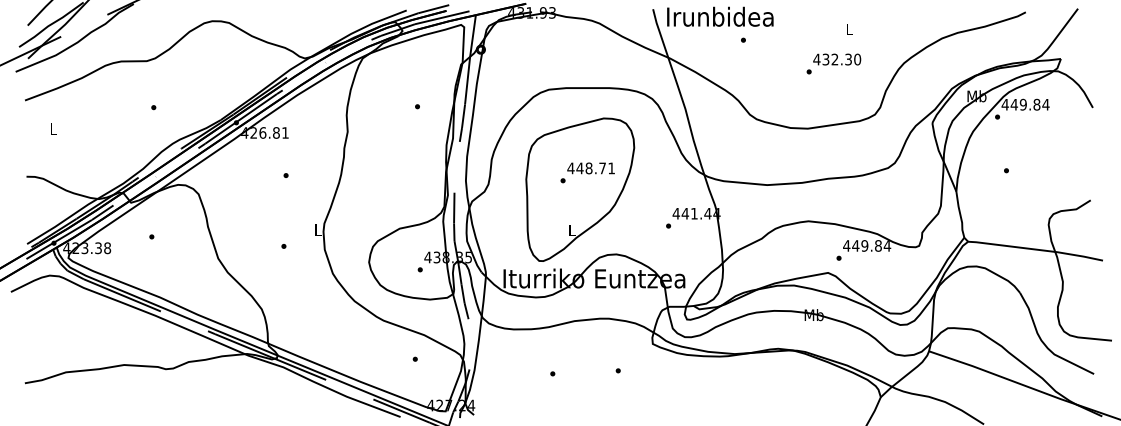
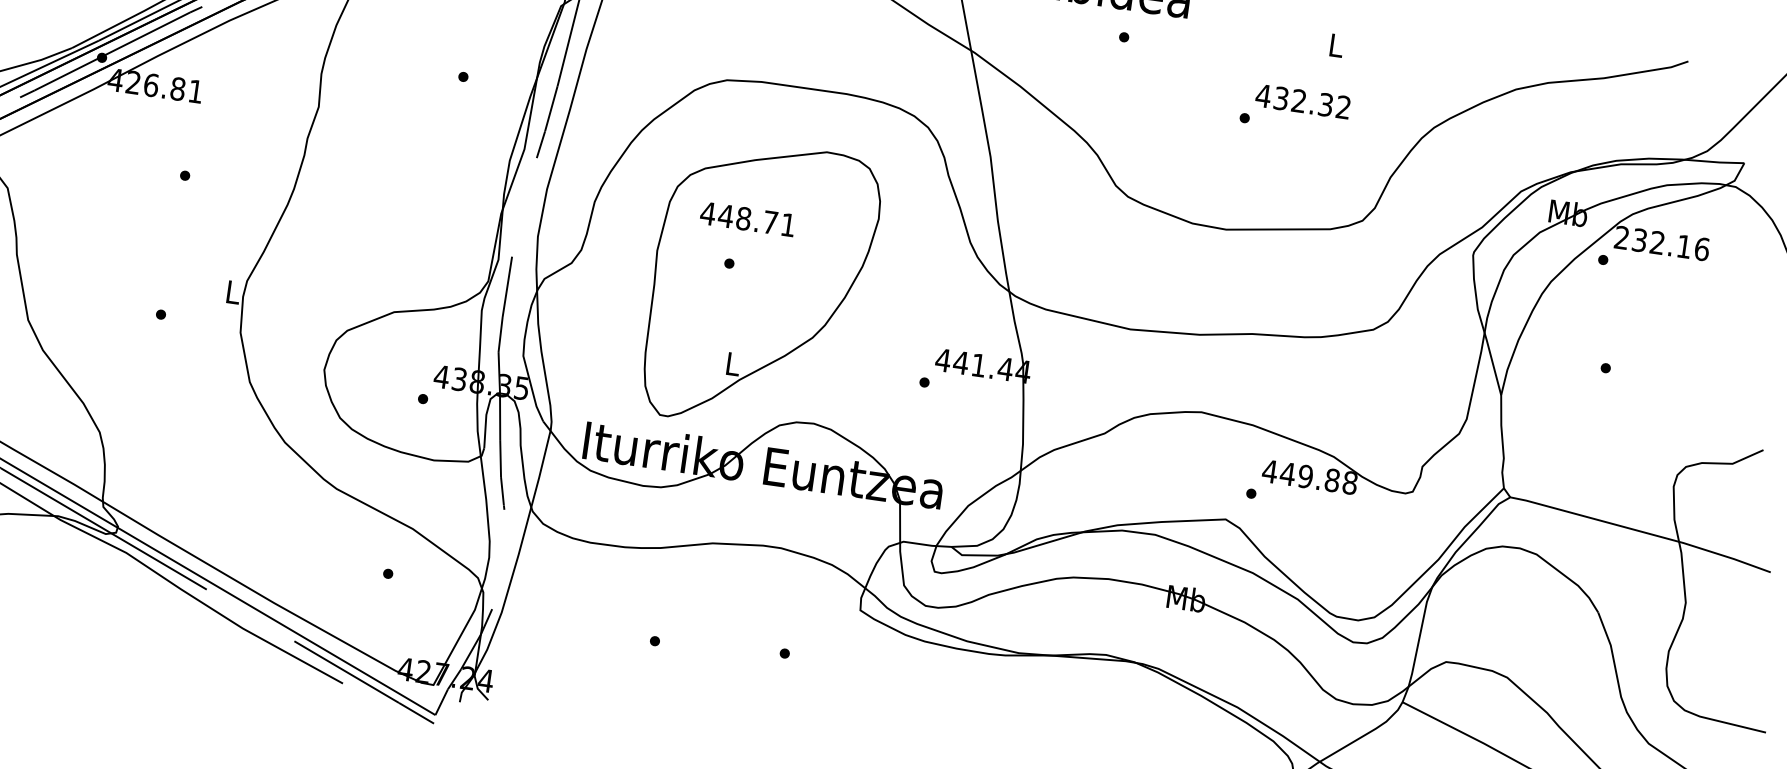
text: (857, 59) -> (1343, 107), 432.30 -> 432.32
text: (1025, 104) -> (1661, 243), 449.84 -> 232.16
text: (590, 168) -> (746, 219), moved
text: (887, 245) -> (1350, 482), 449.84 -> 449.88

